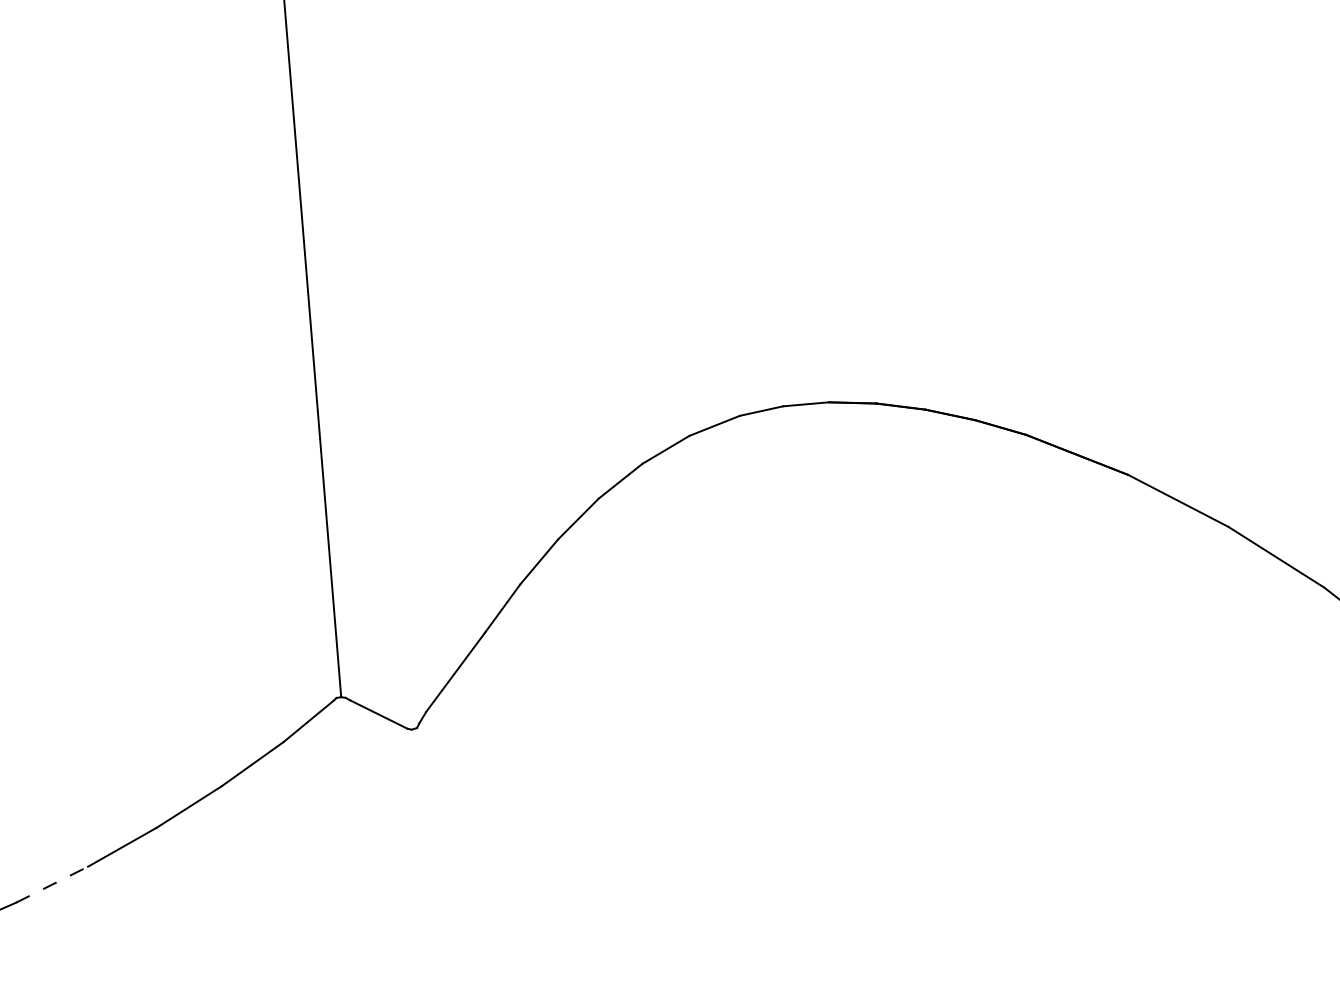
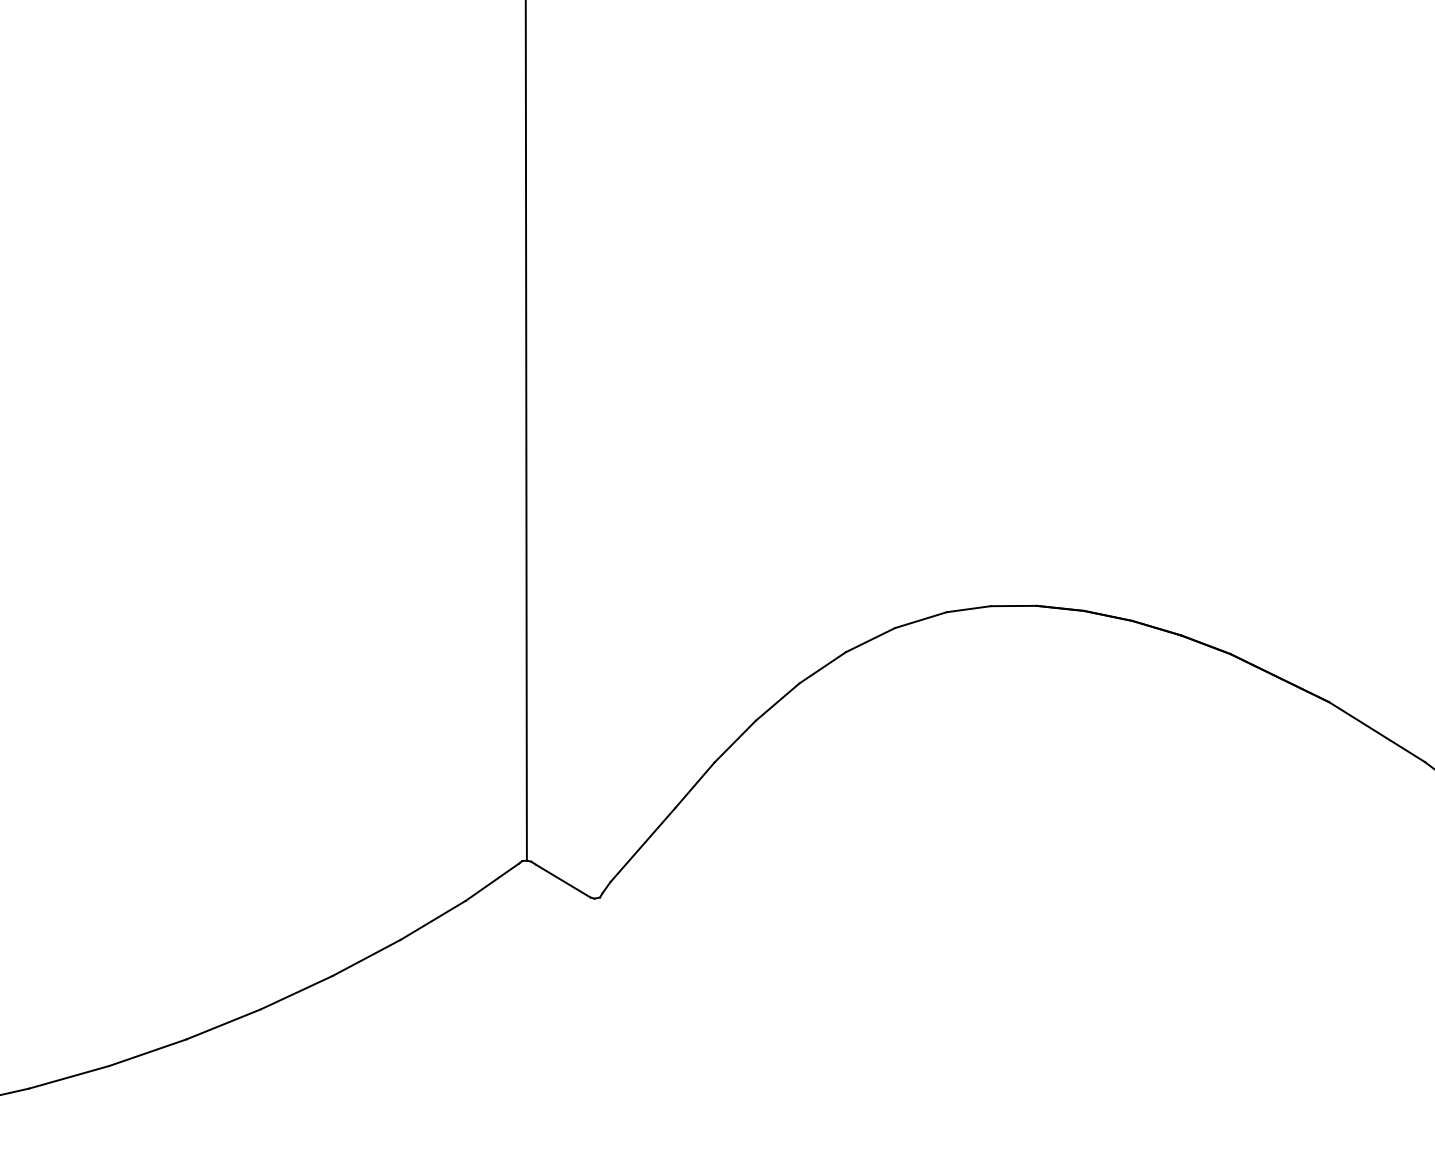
line: (52, 884) -> (224, 1024), dashed -> solid

